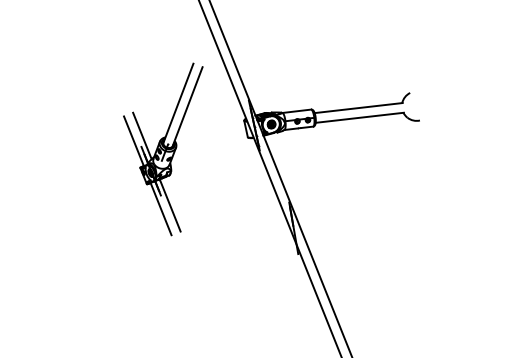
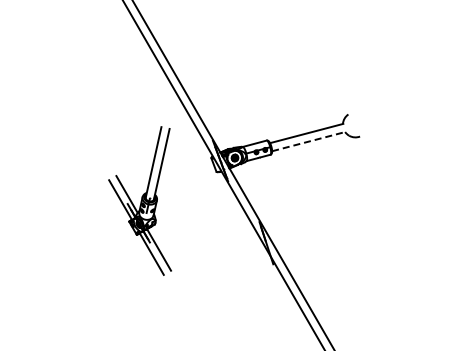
line: (359, 117) -> (308, 141), solid -> dashed
part: (155, 144) -> (139, 200), moved

